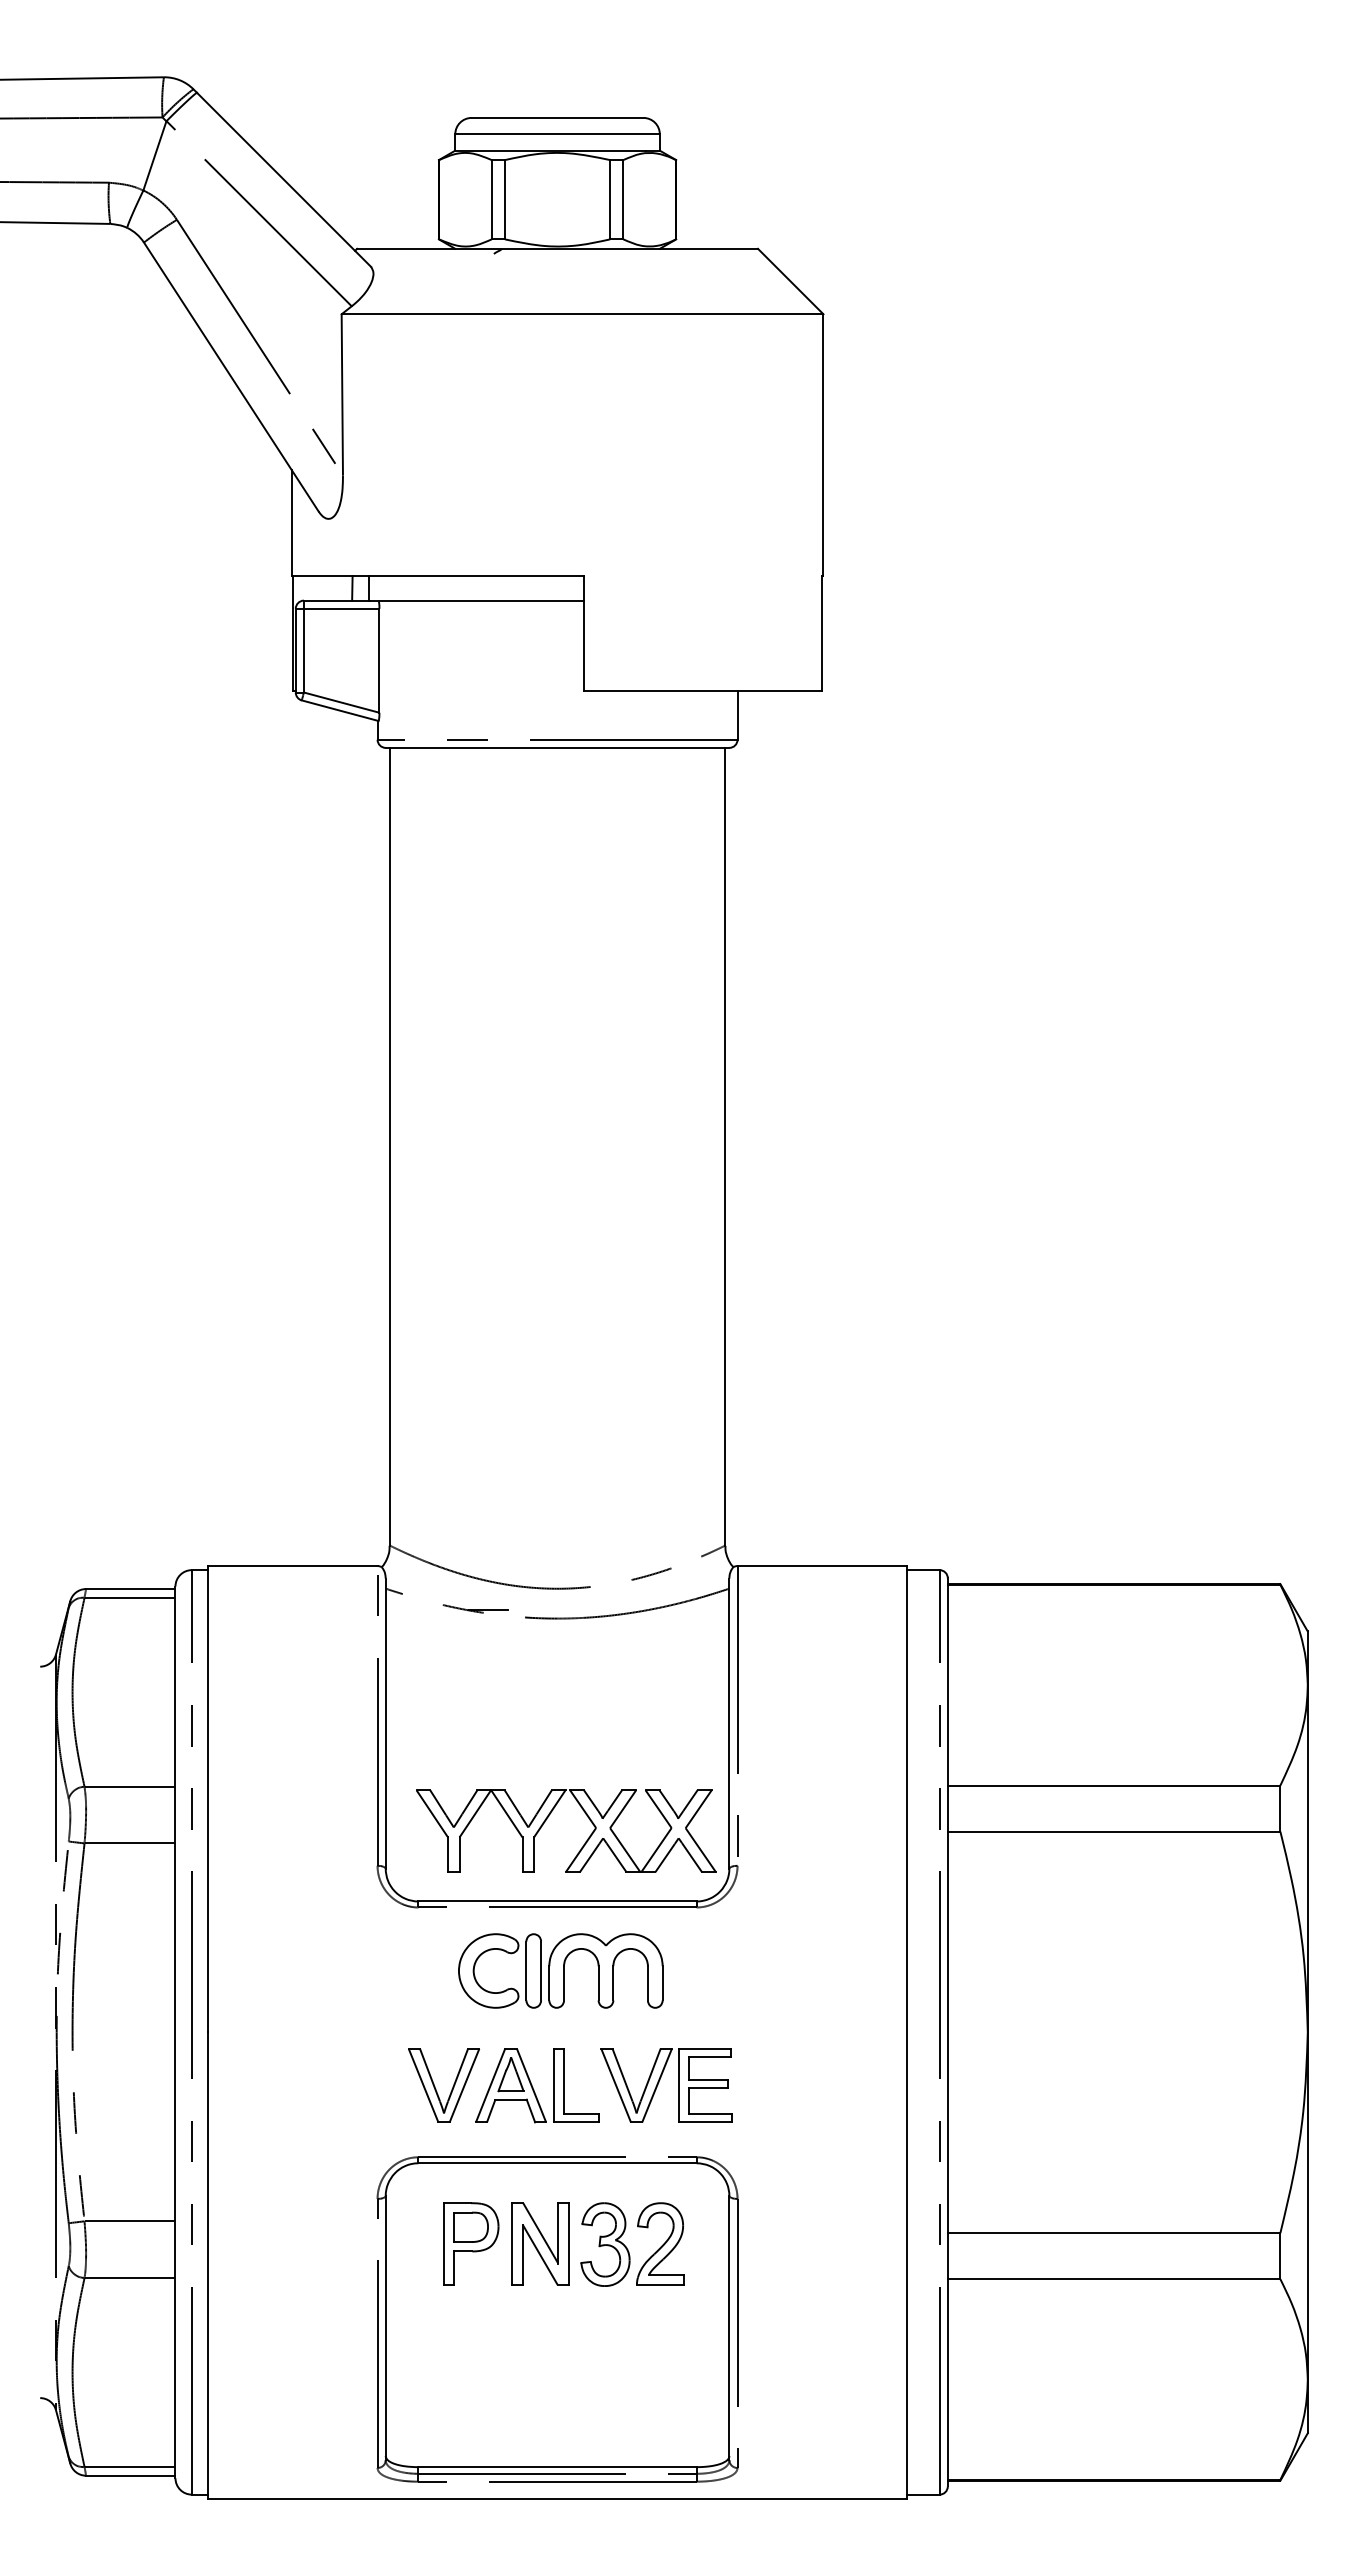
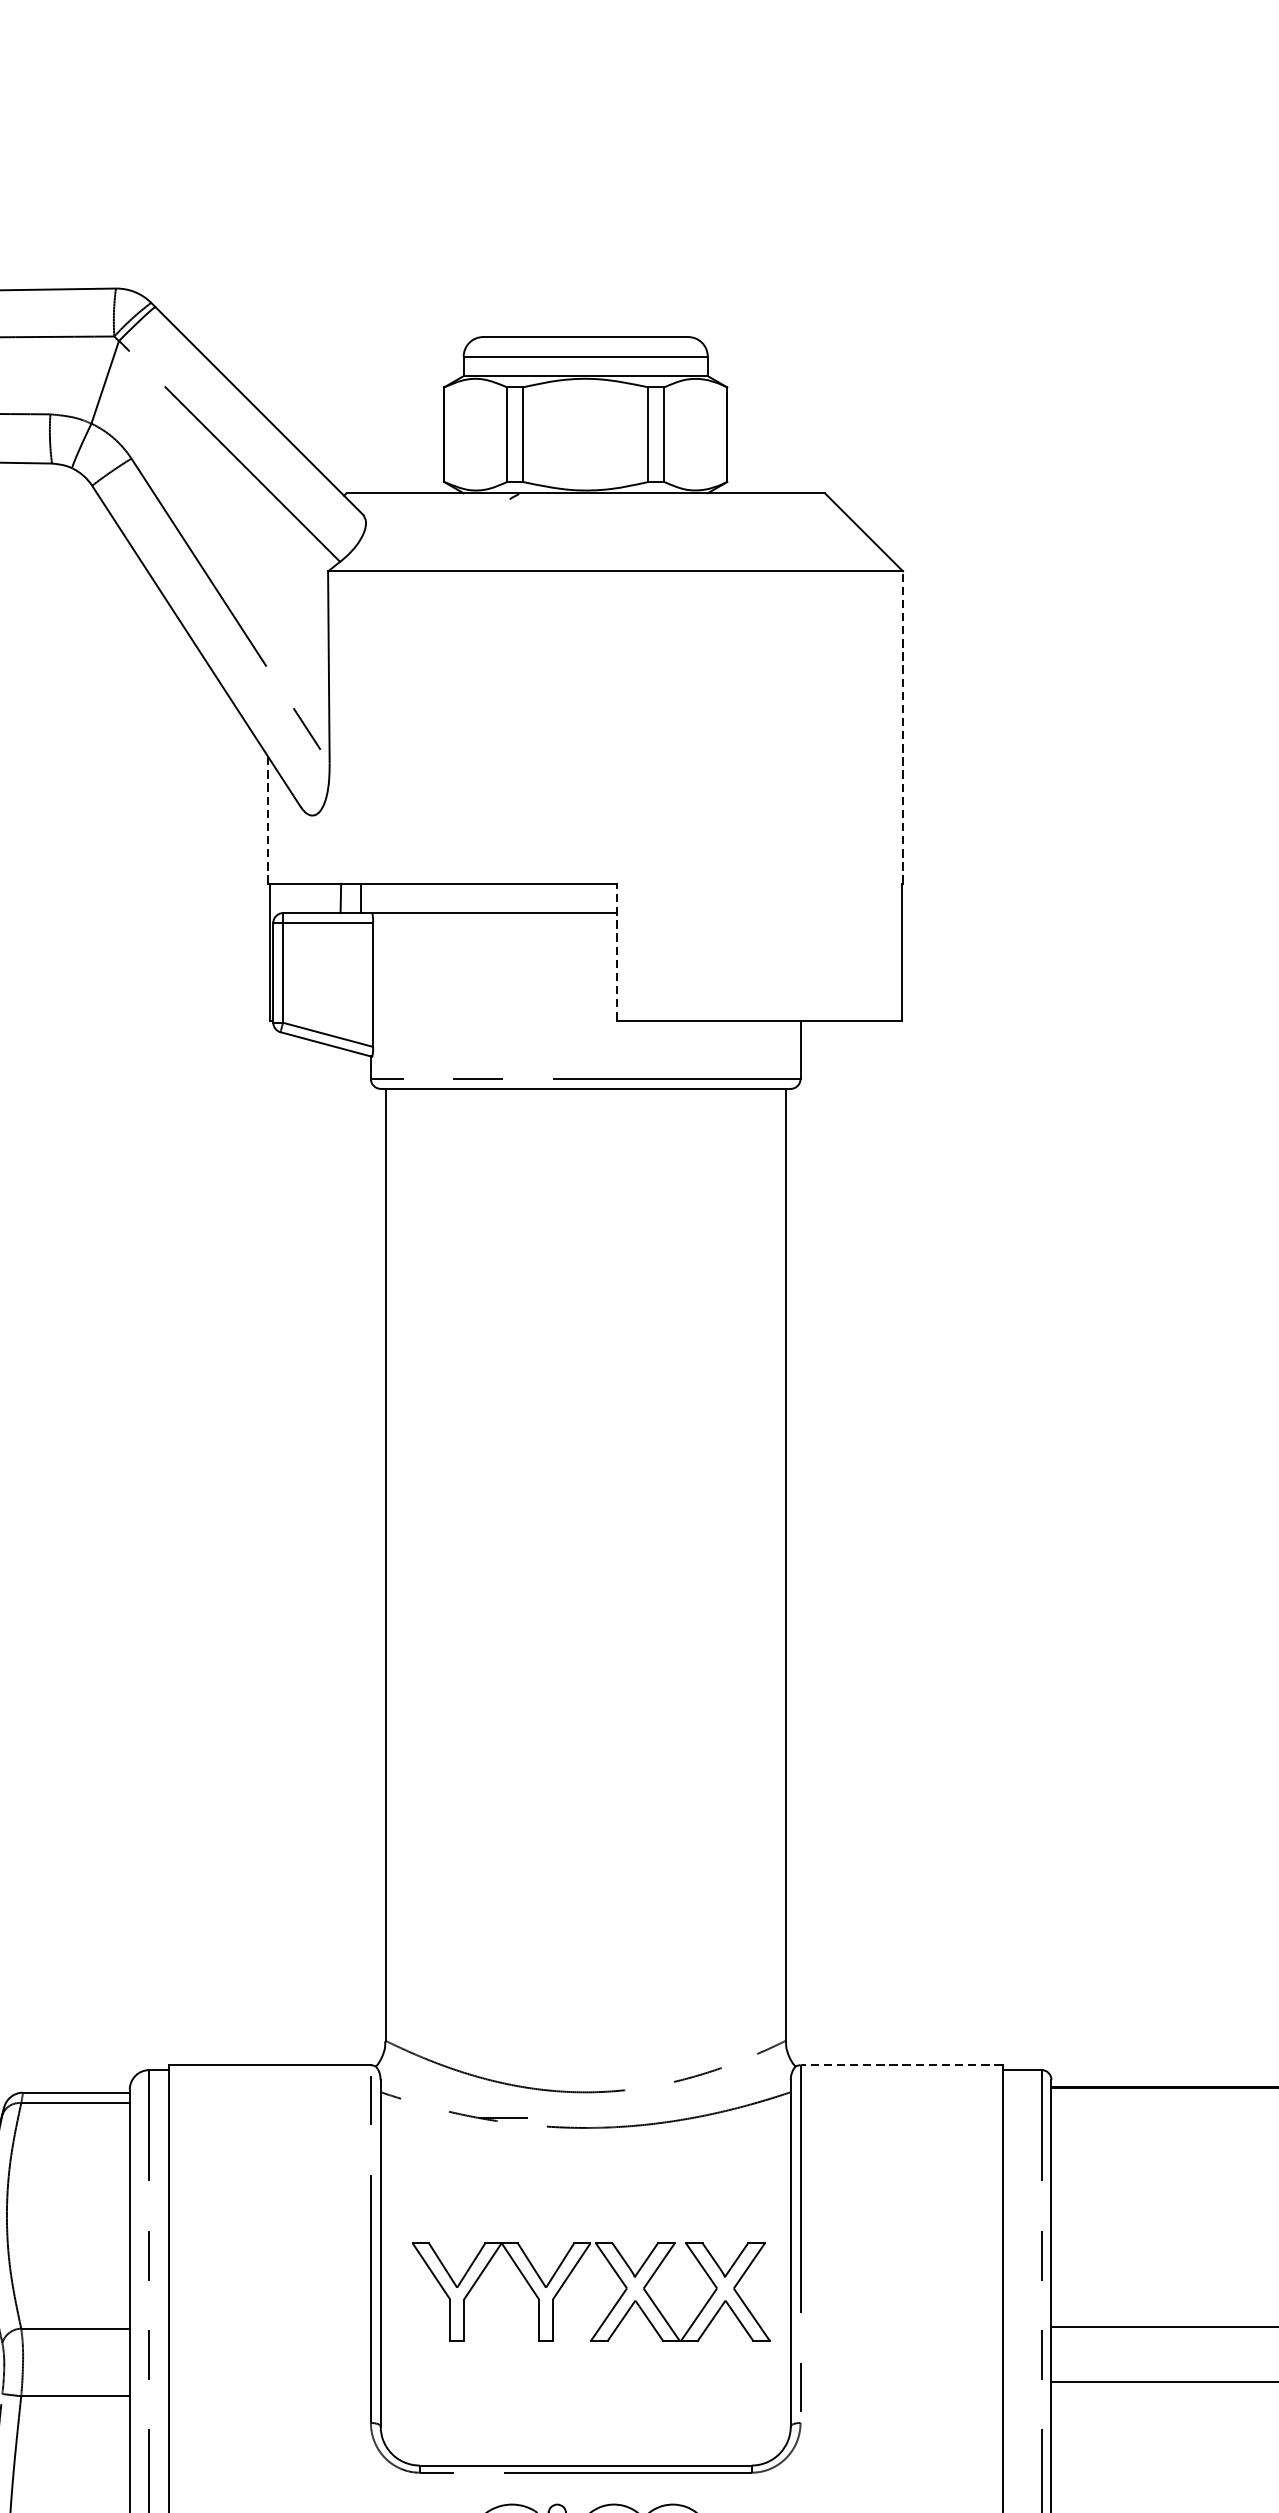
line: (823, 445) -> (903, 727), solid -> dashed
line: (291, 523) -> (268, 821), solid -> dashed
line: (583, 632) -> (616, 951), solid -> dashed
line: (822, 1566) -> (901, 2065), solid -> dashed
part: (547, 1819) -> (568, 2278), moved

